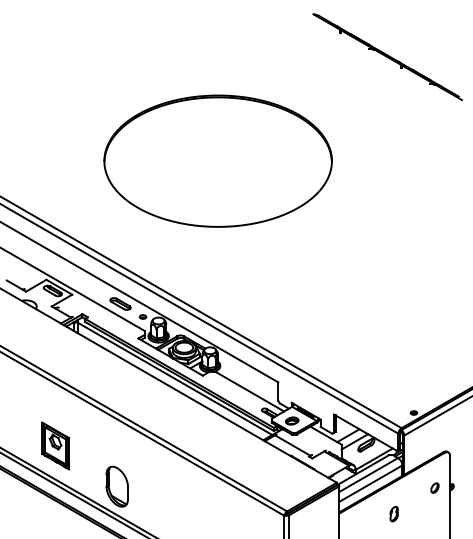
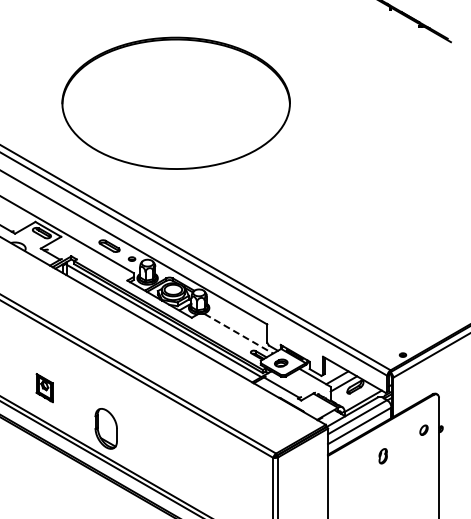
part: (217, 160) -> (175, 102), moved
line: (249, 391) -> (238, 333), solid -> dashed
part: (55, 445) -> (44, 387), size x0.6

